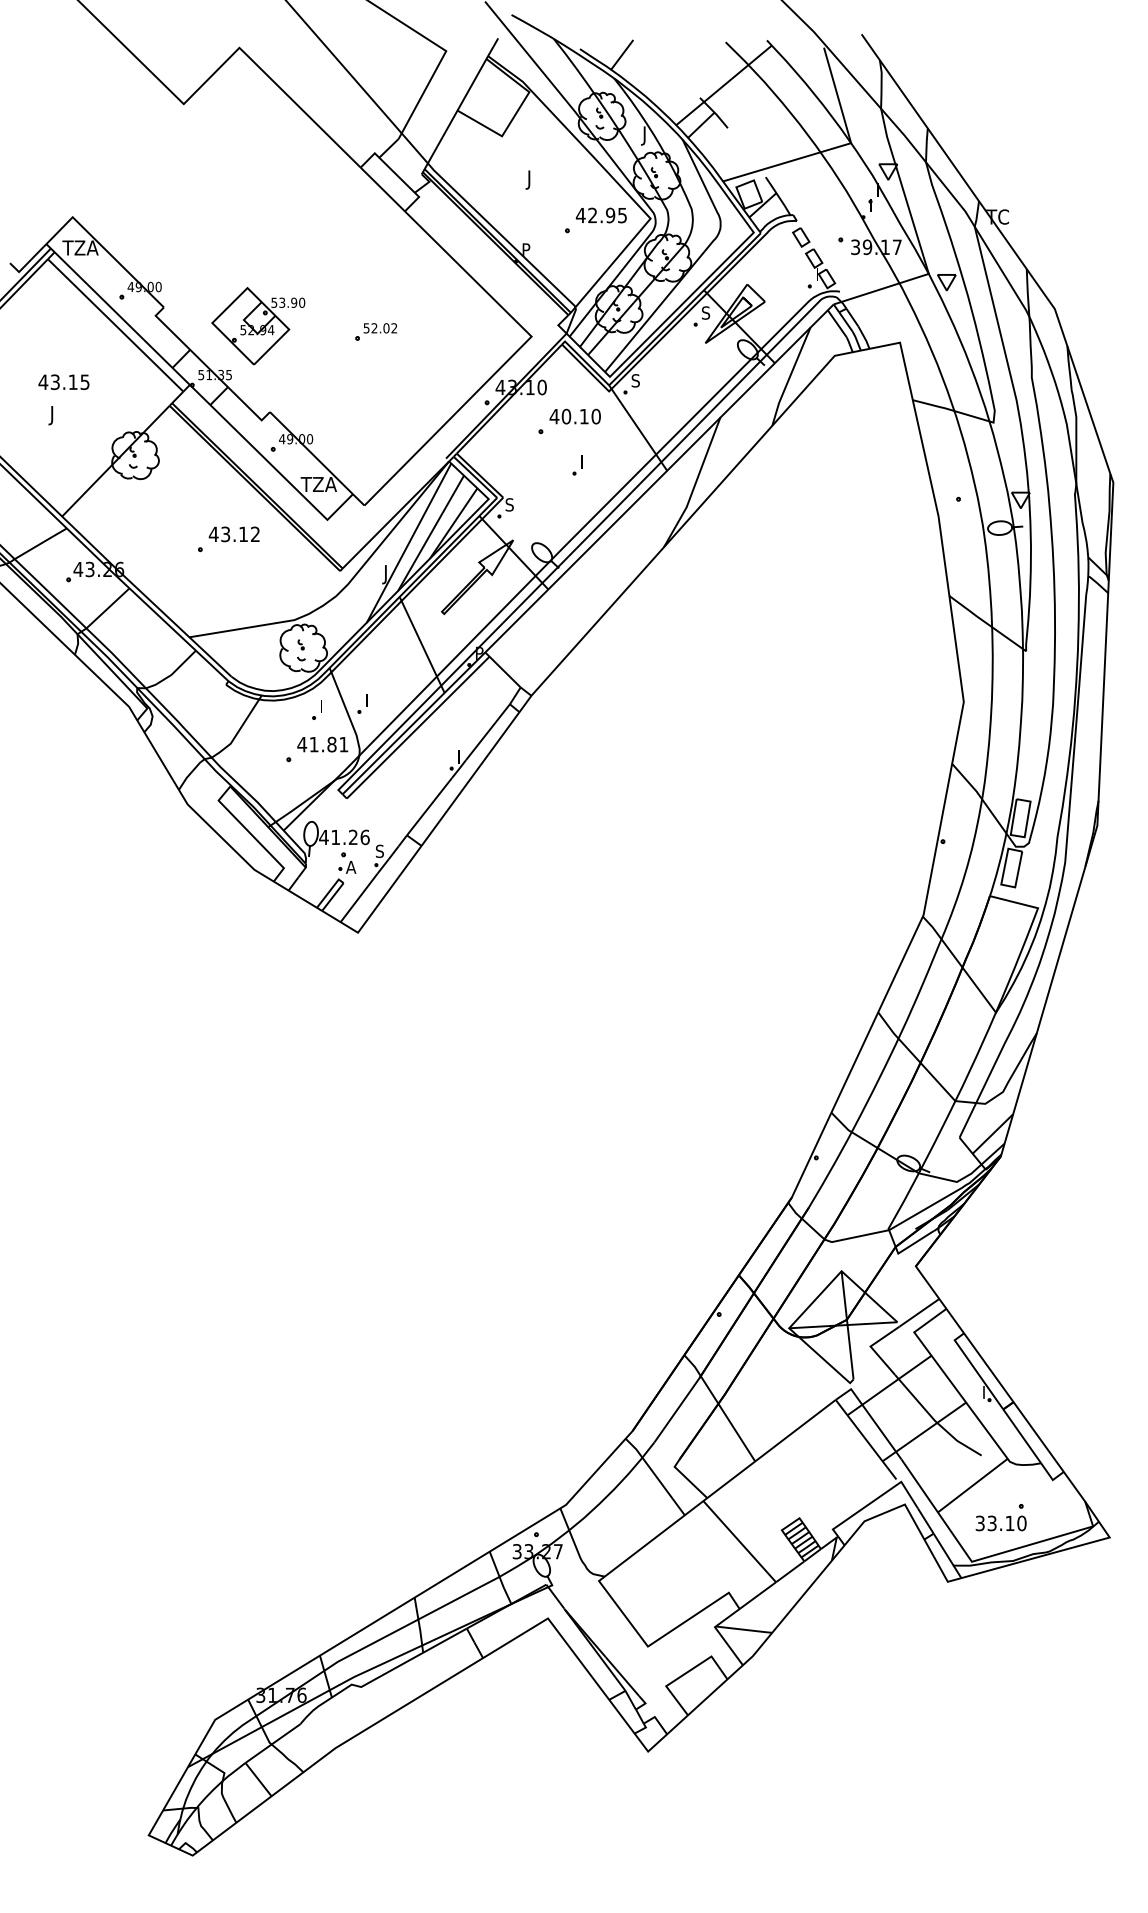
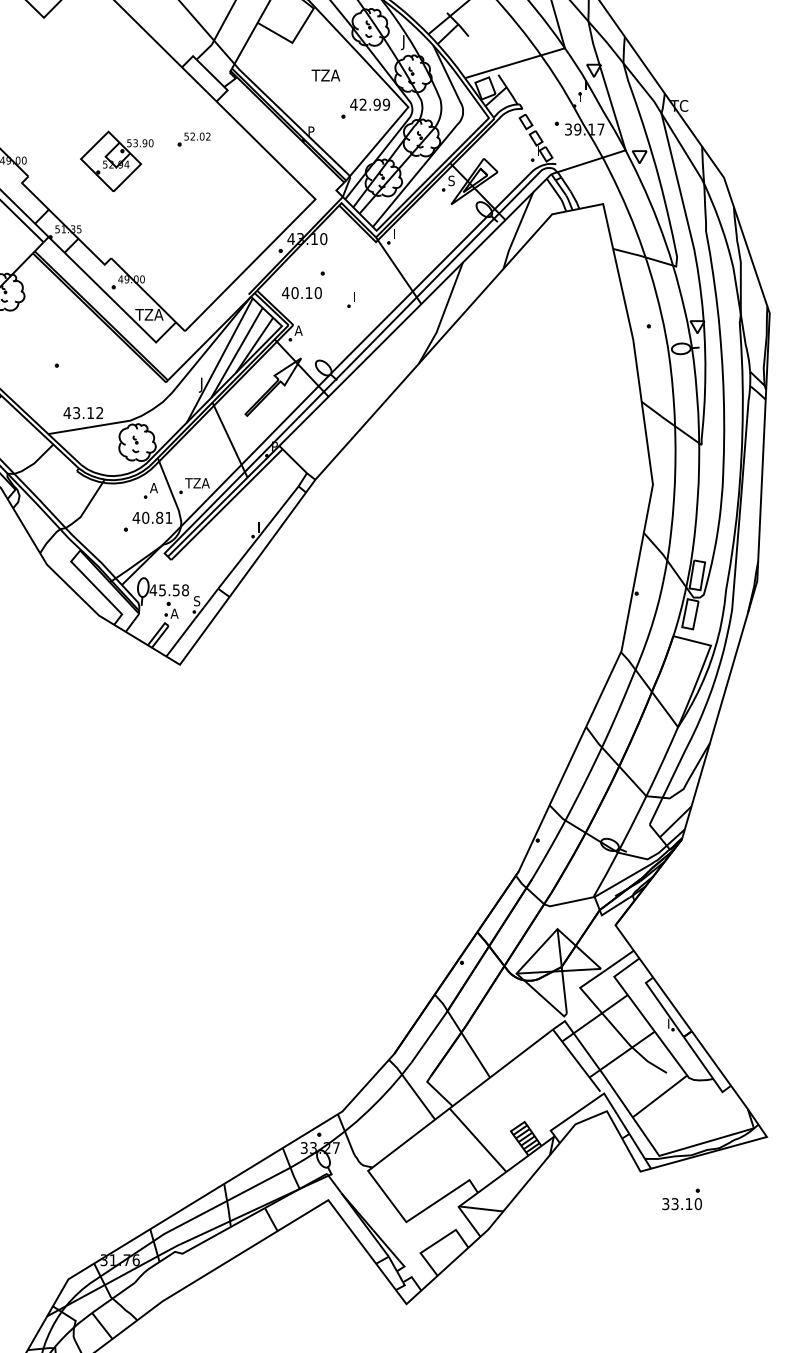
text: (544, 179) -> (325, 76), J -> TZA
text: (622, 214) -> (386, 103), 42.95 -> 42.99
part: (258, 326) -> (117, 161), moved
part: (376, 331) -> (194, 139), moved
text: (635, 380) -> (396, 233), S -> I
text: (574, 416) -> (301, 292), moved
text: (509, 504) -> (298, 330), S -> A
text: (233, 534) -> (82, 413), moved
text: (380, 699) -> (197, 482), I -> TZA
text: (324, 705) -> (153, 487), I -> A
text: (313, 744) -> (145, 517), 41.81 -> 40.81
text: (350, 837) -> (174, 590), 41.26 -> 45.58
part: (1000, 1517) -> (681, 1199), moved

